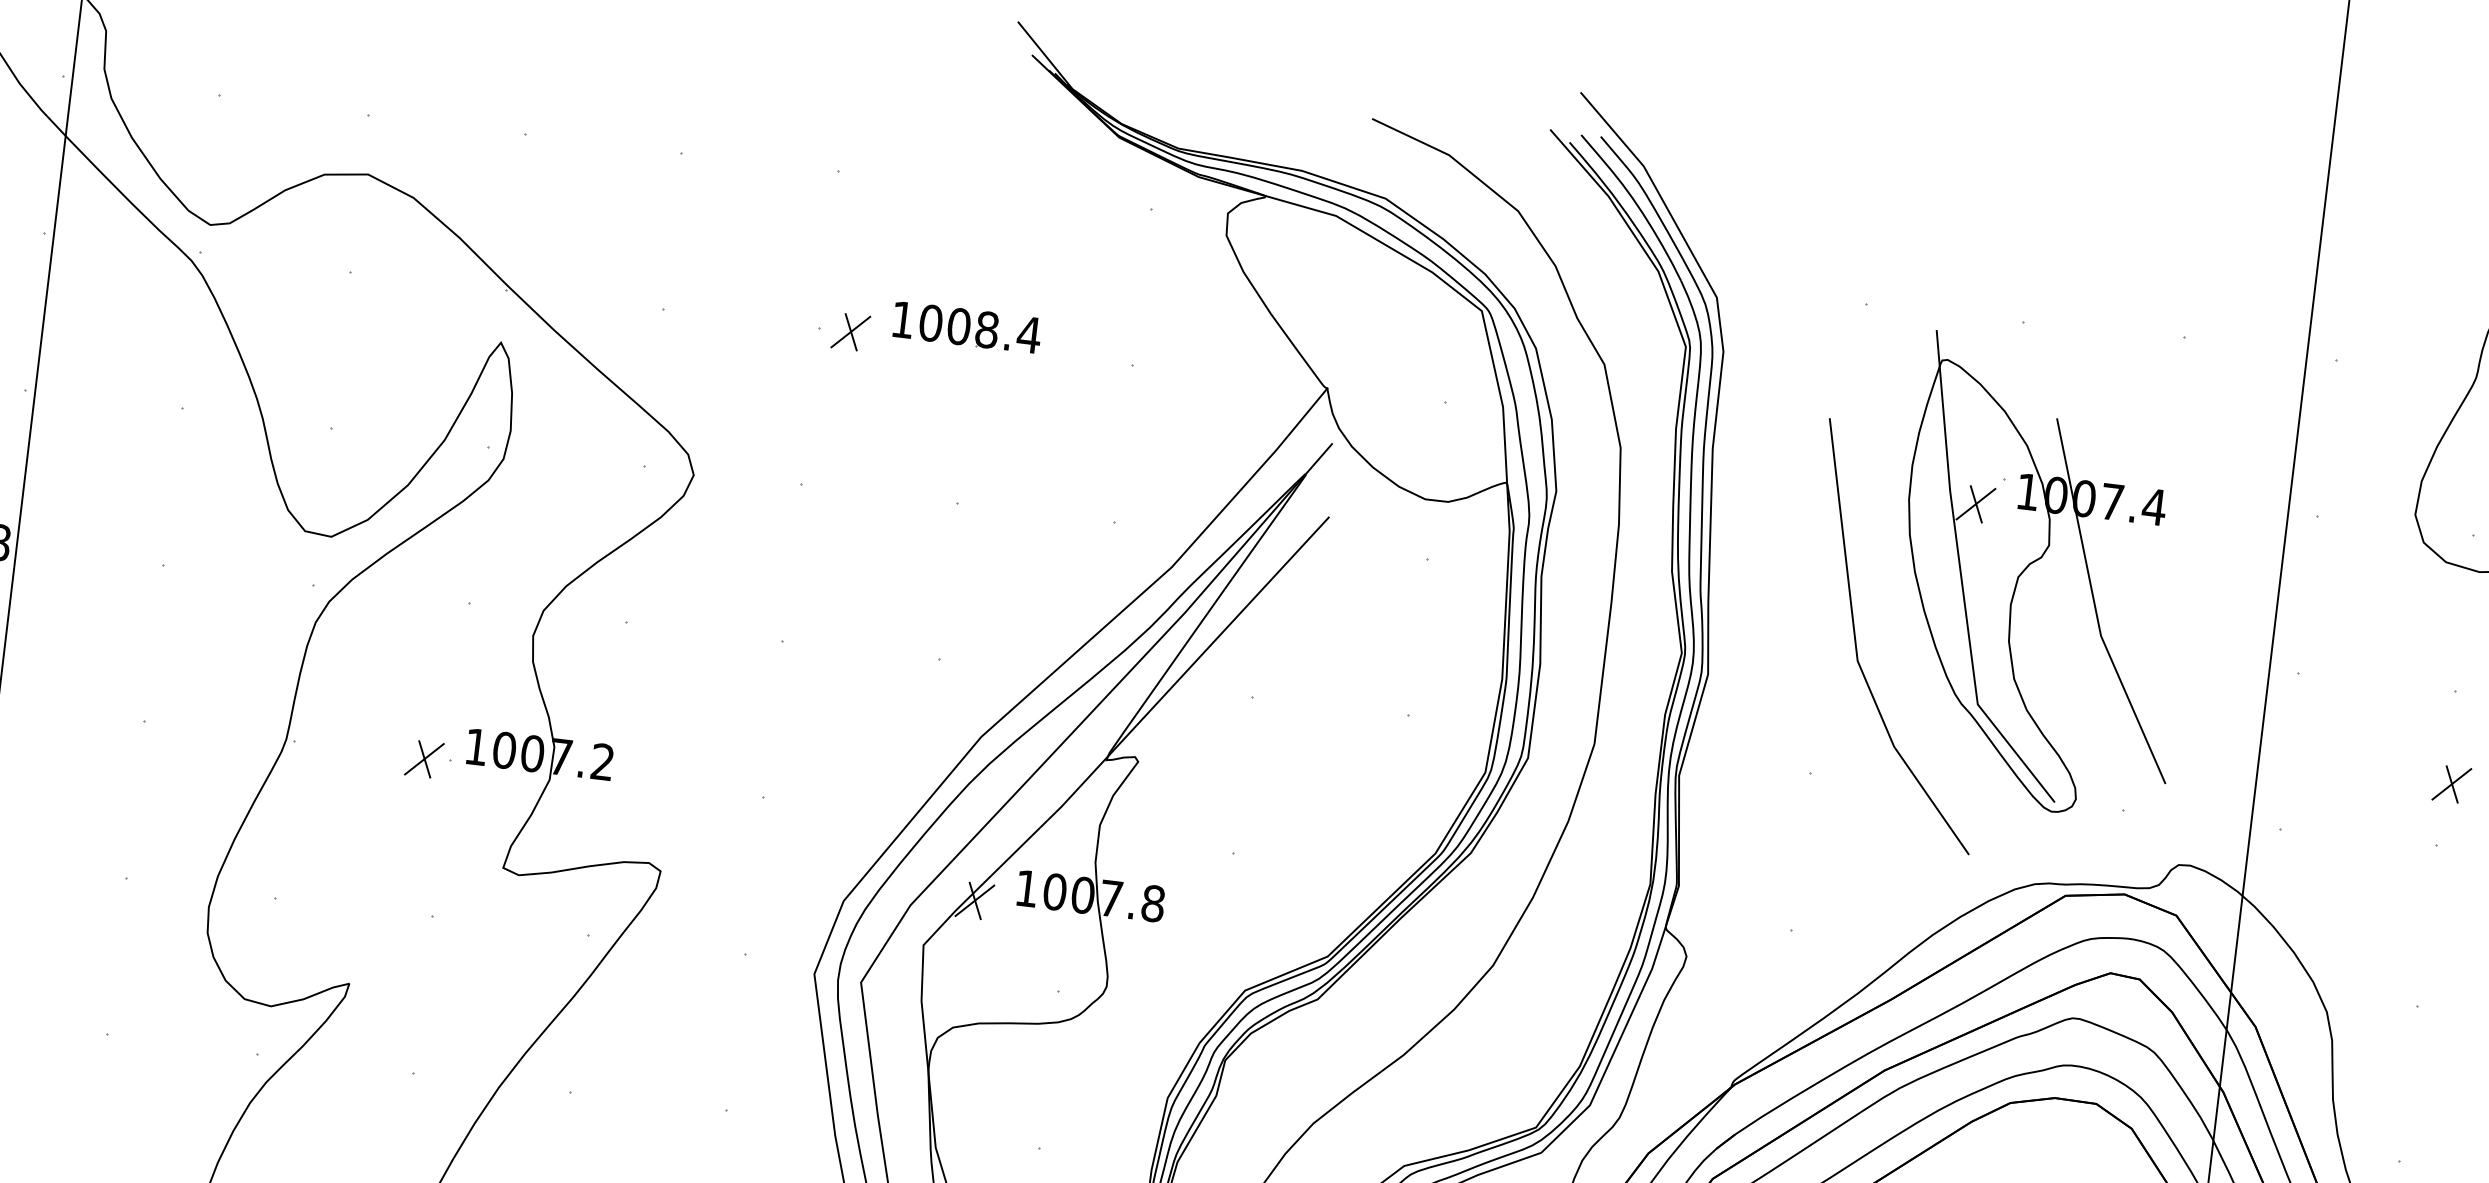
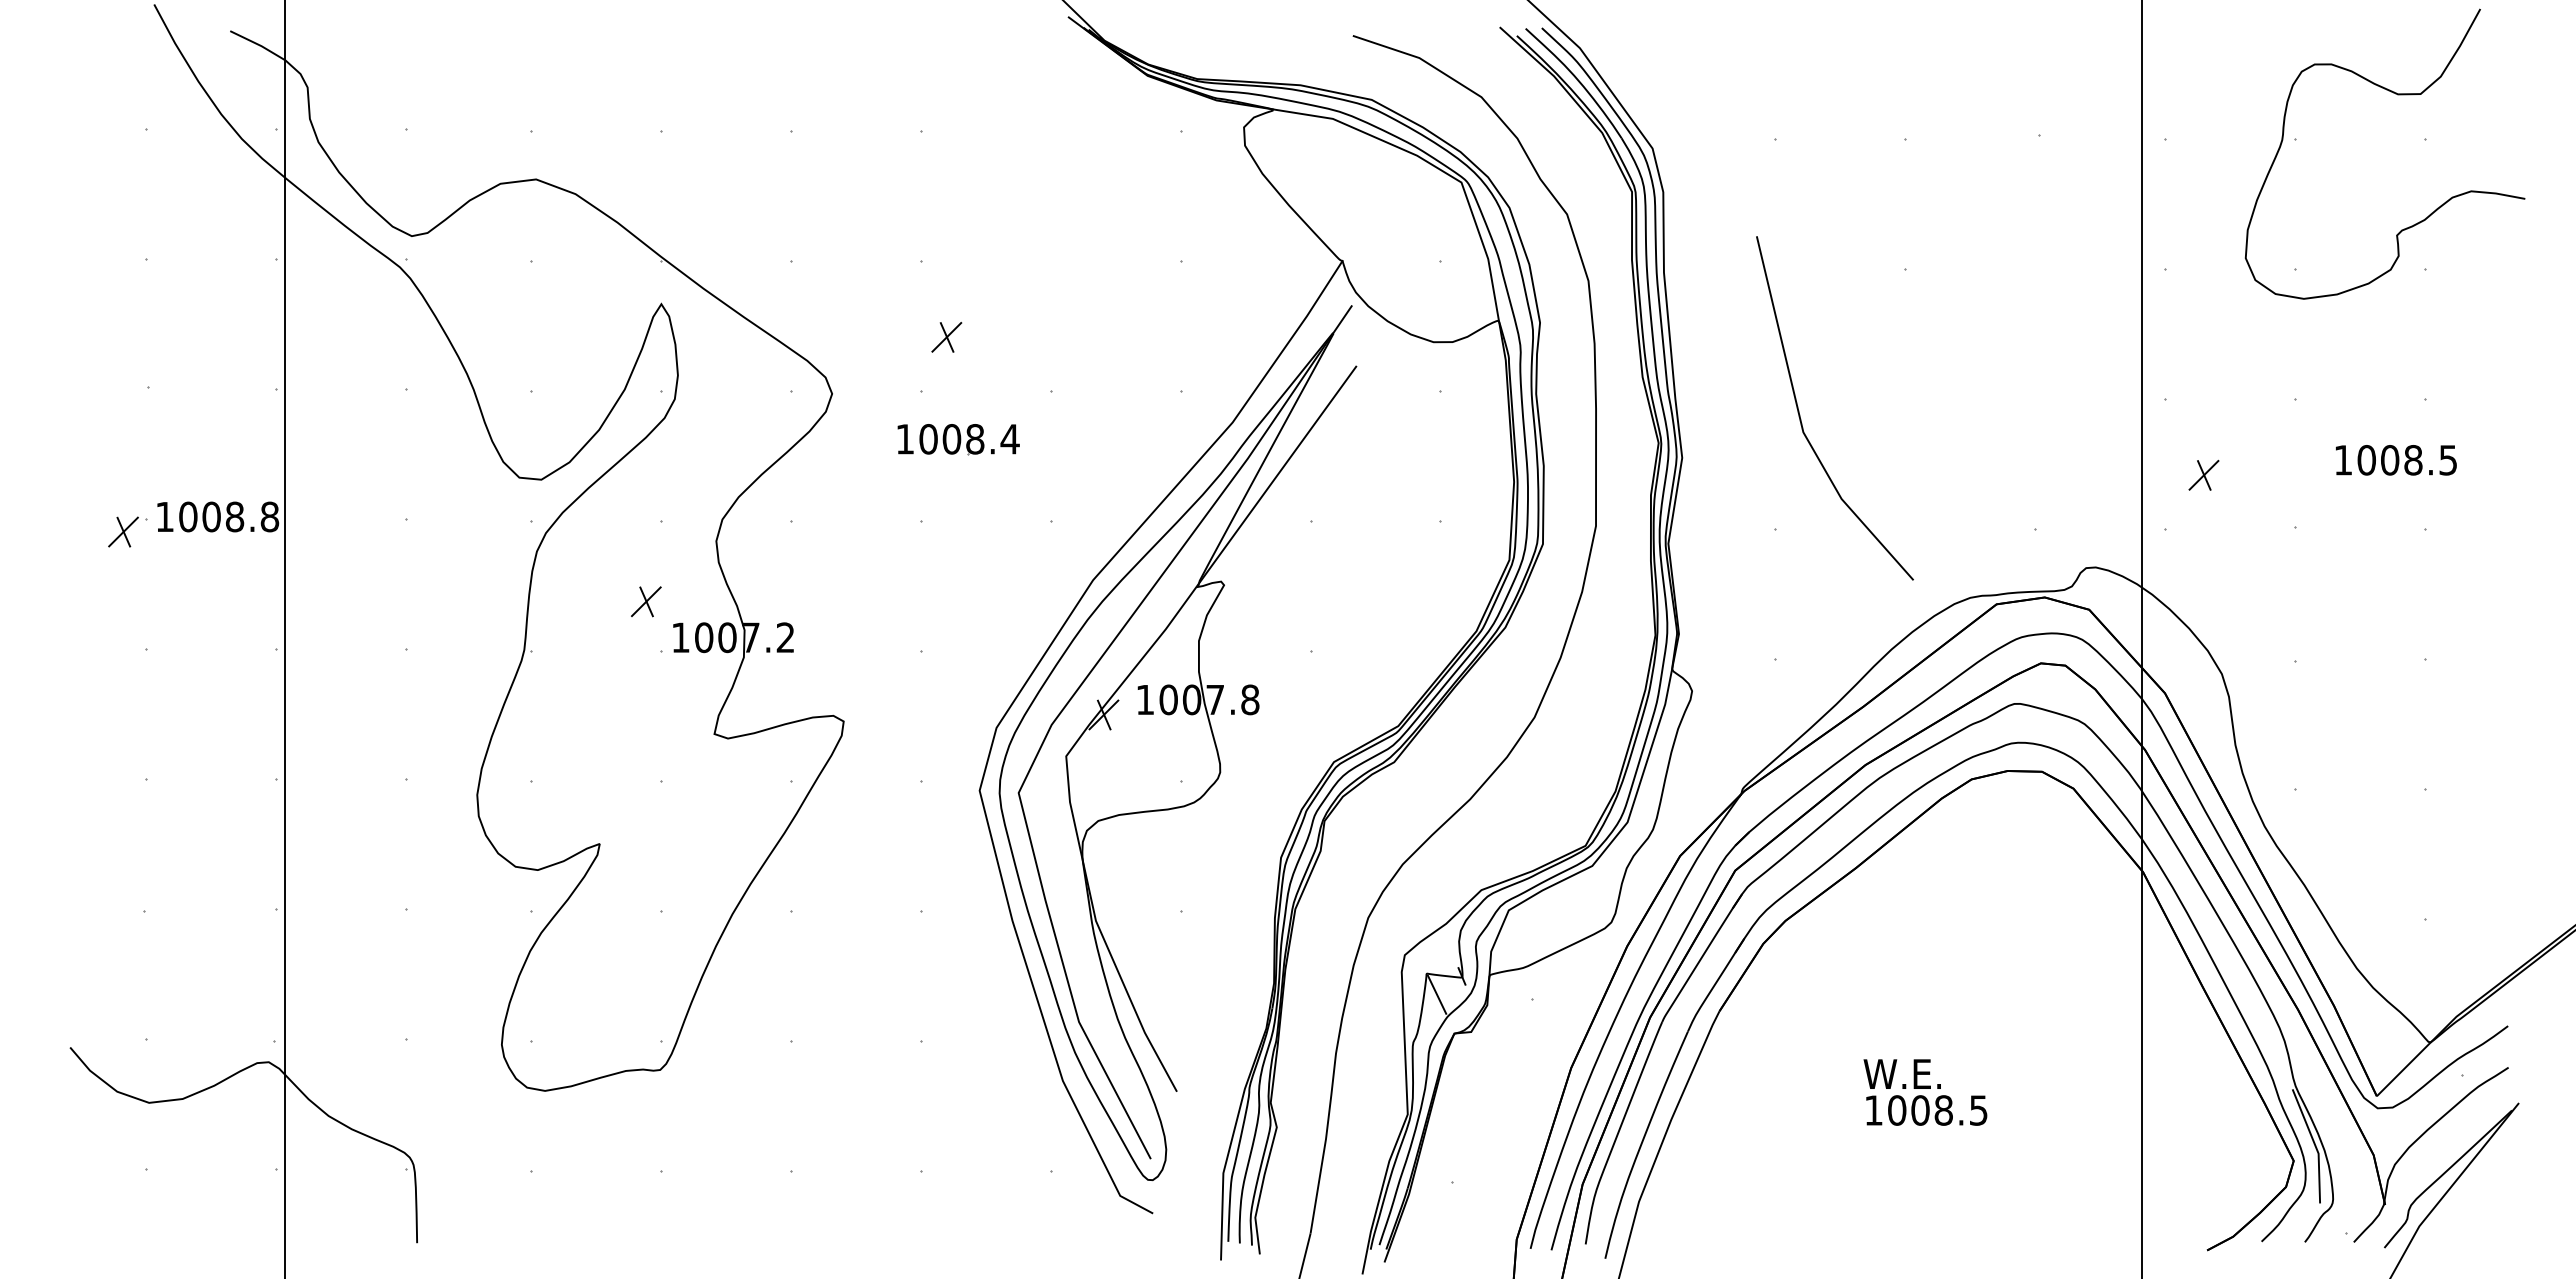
part: (966, 327) -> (958, 439), moved
part: (850, 332) -> (946, 337), moved
part: (2036, 561) -> (1940, 333), removed
part: (424, 758) -> (646, 601), moved
part: (2451, 783) -> (2203, 474), moved

